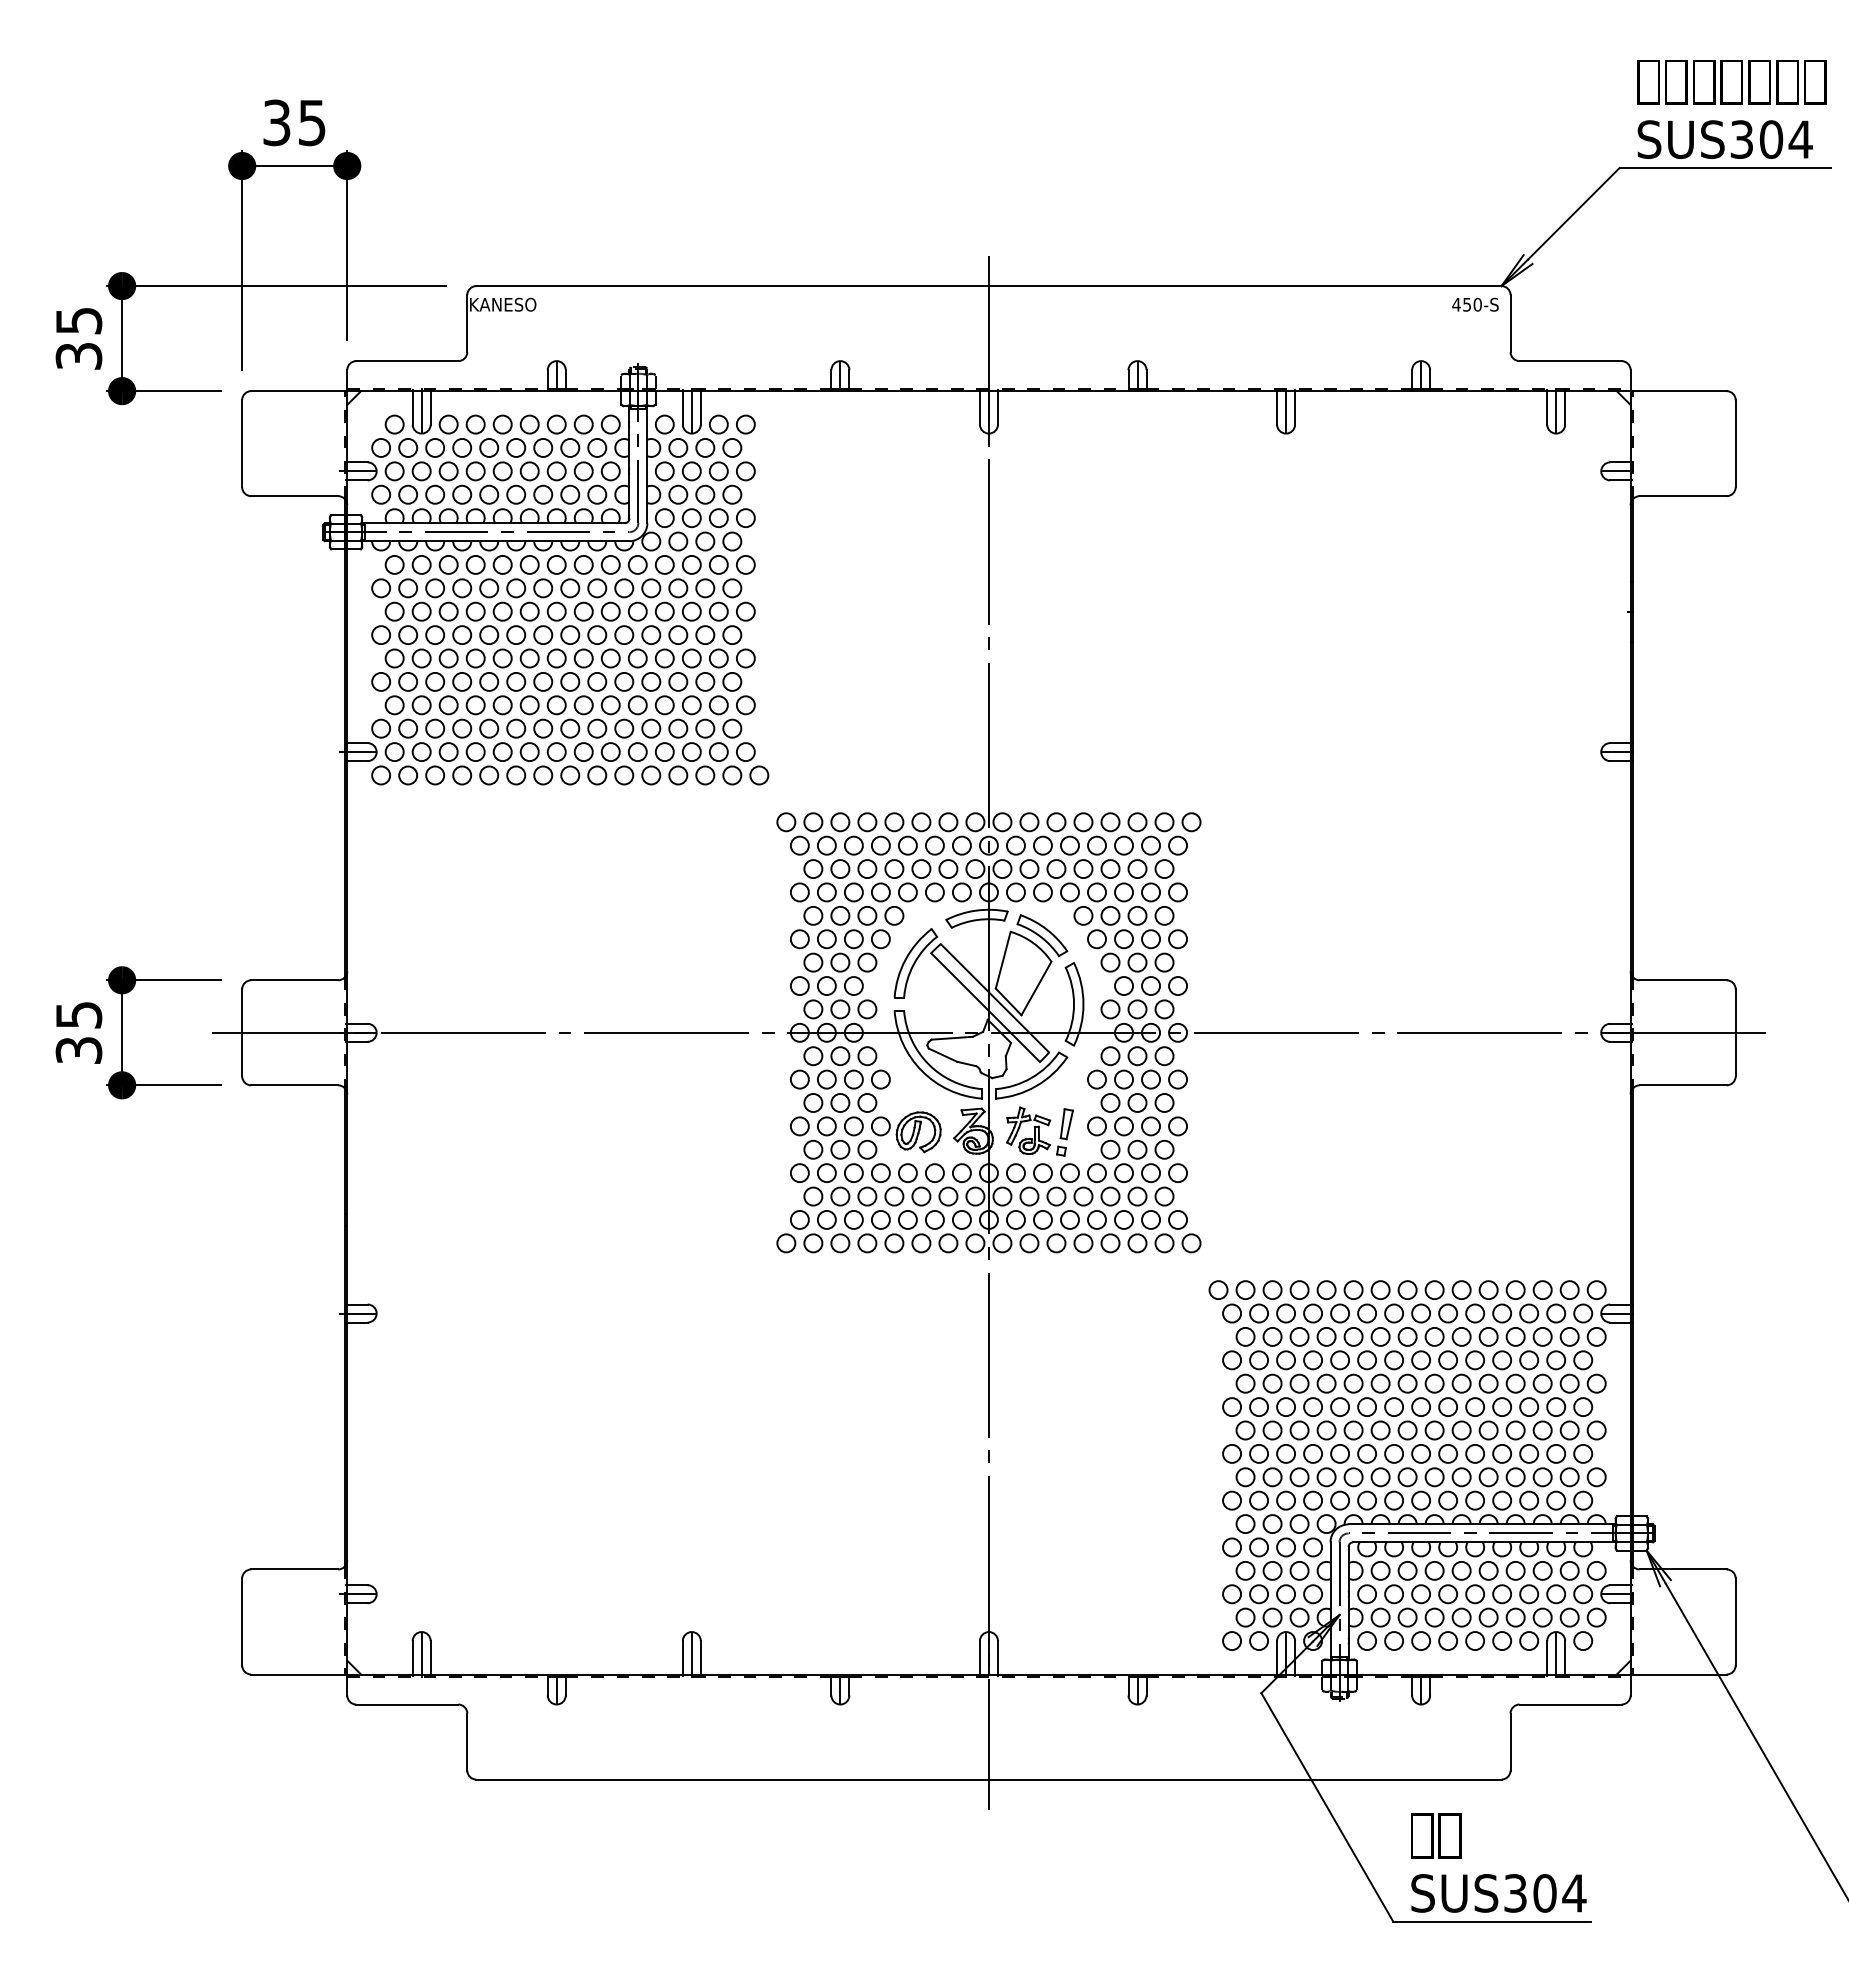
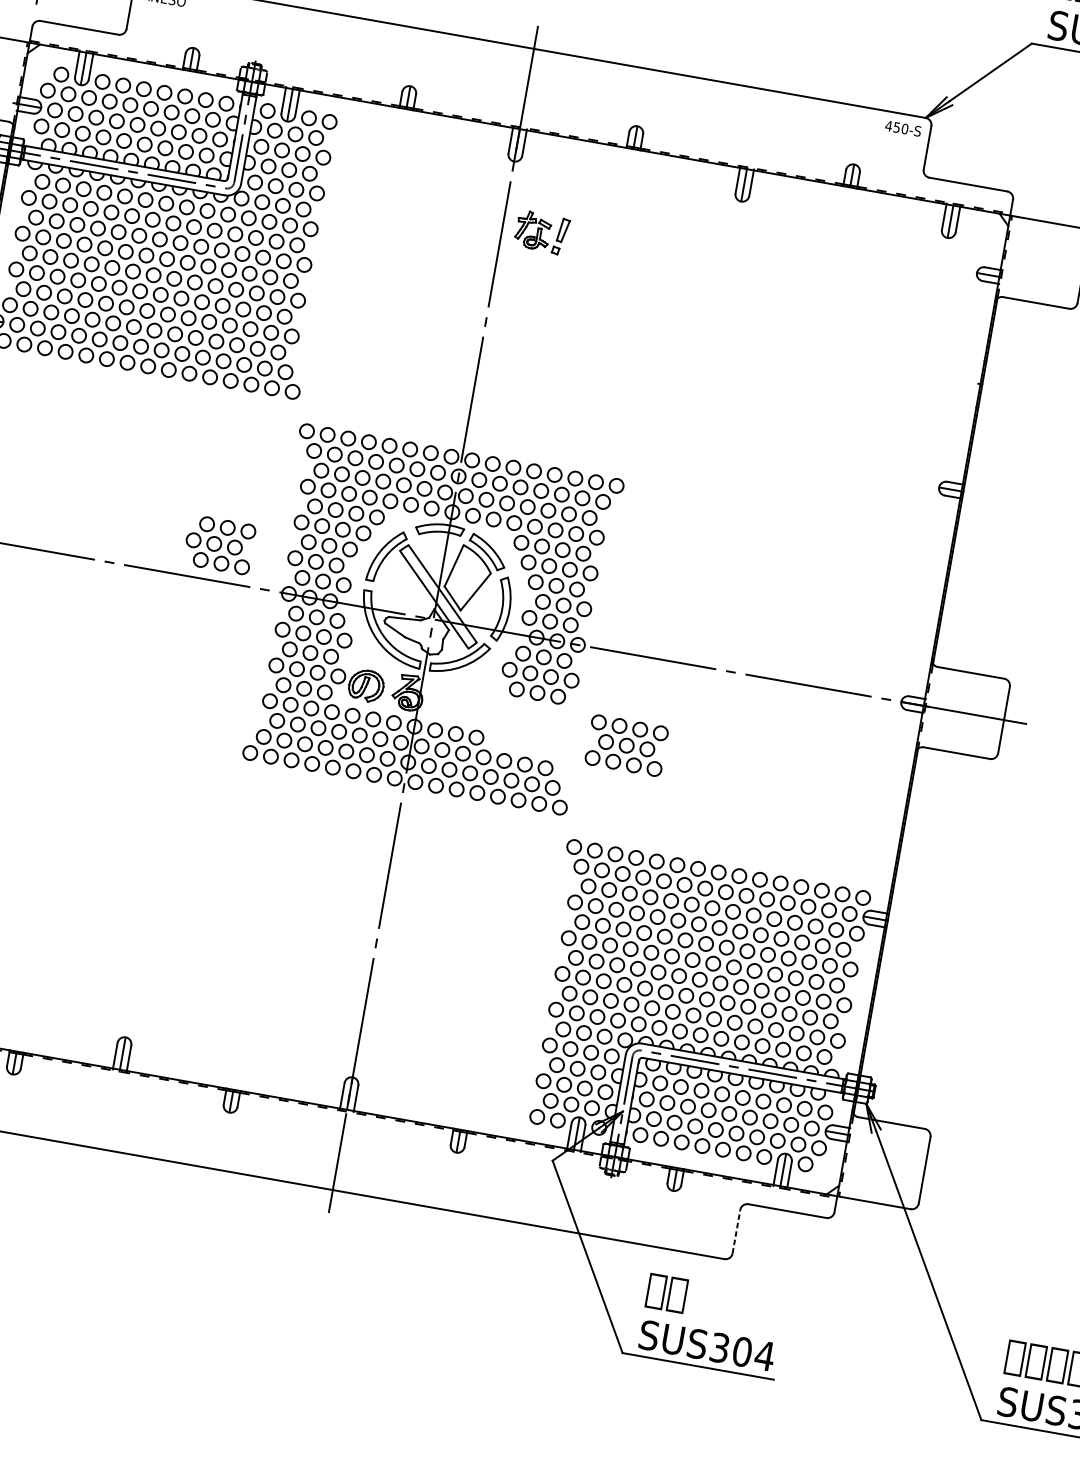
part: (700, 985) -> (219, 544), added
part: (1039, 1131) -> (541, 232), moved
part: (1137, 1149) -> (626, 745), moved
line: (1510, 1742) -> (736, 1232), solid -> dashed

